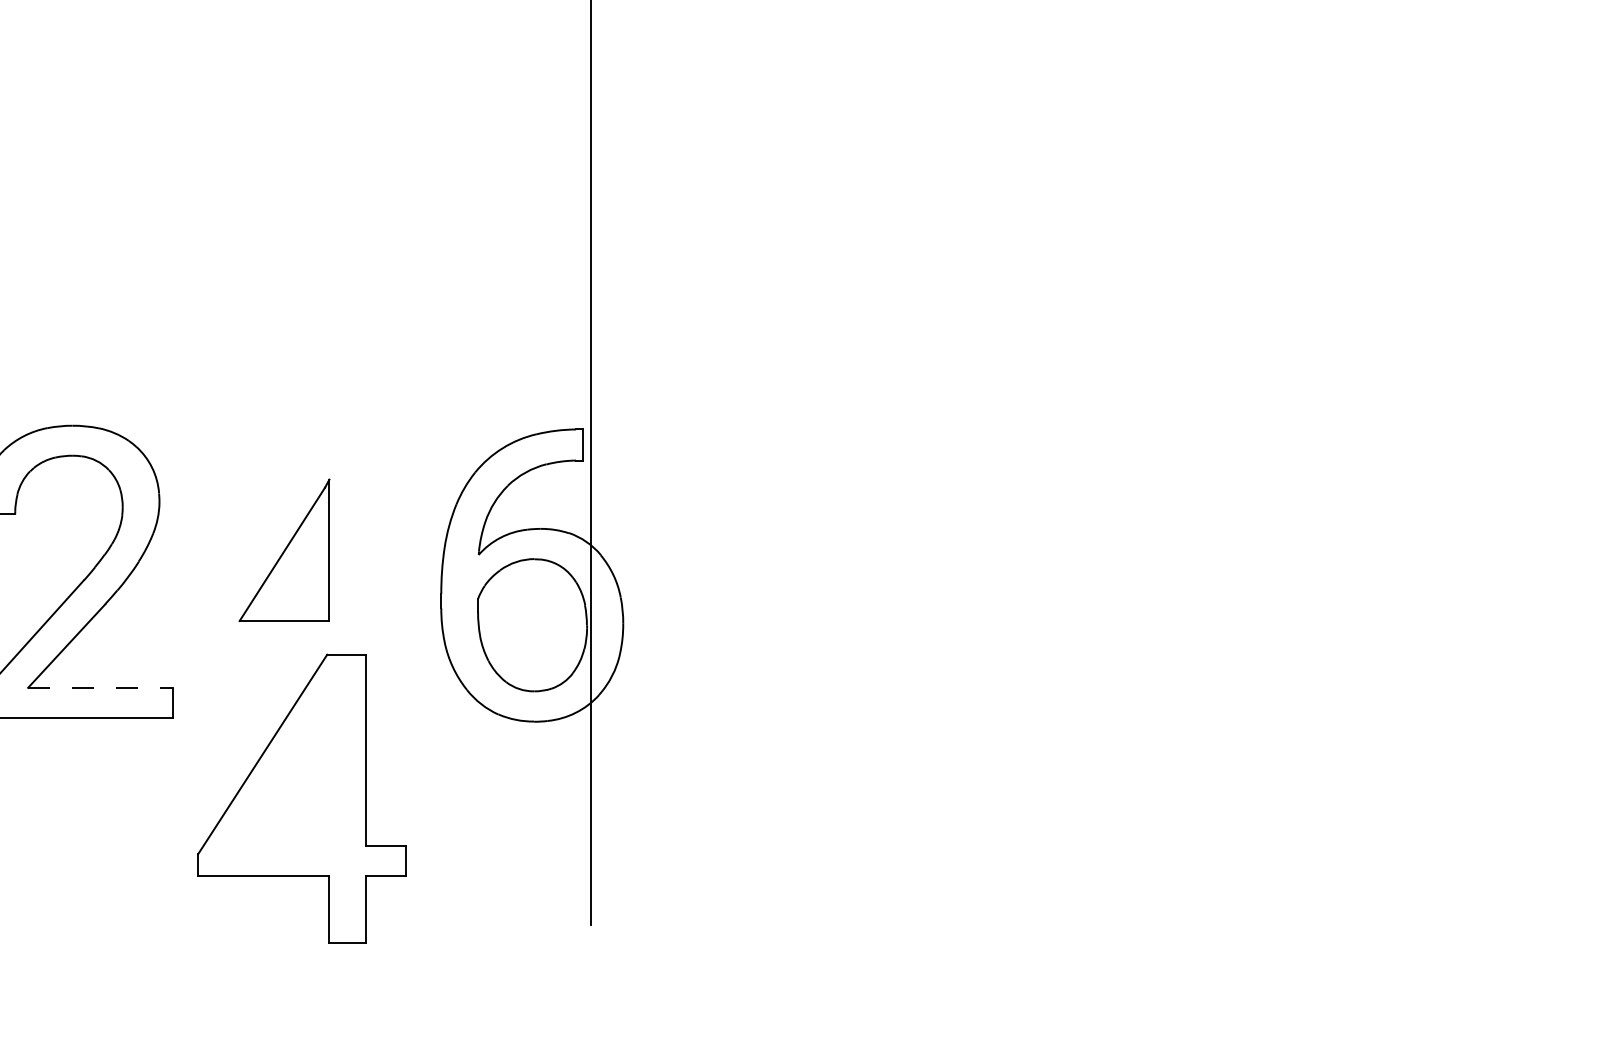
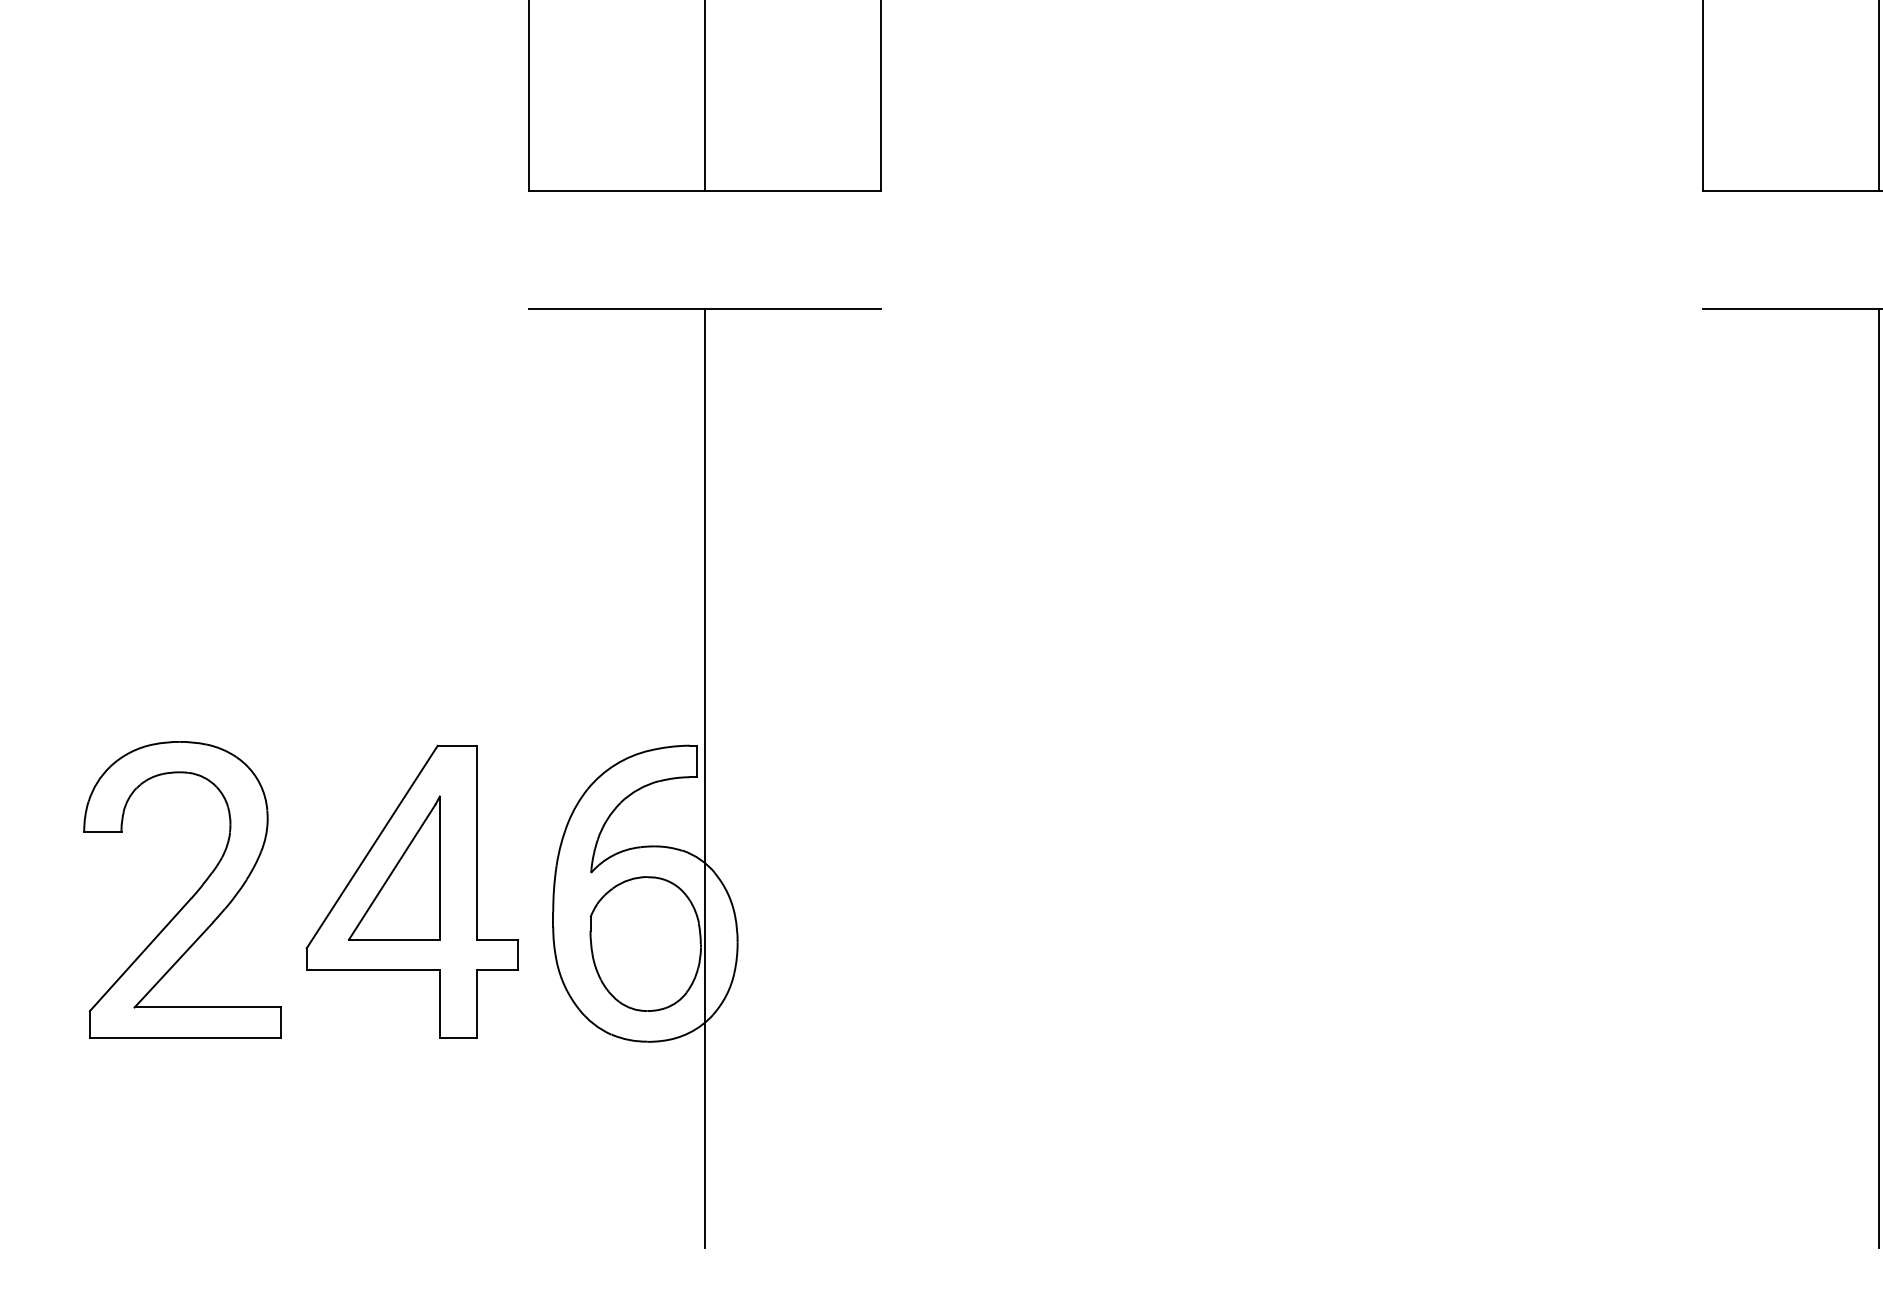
line: (101, 687) -> (208, 1007), dashed -> solid
part: (301, 798) -> (411, 891), moved

